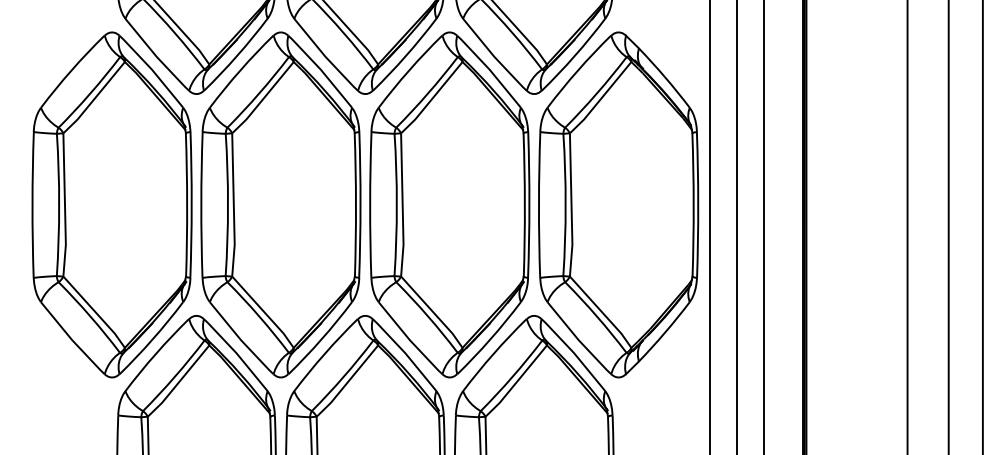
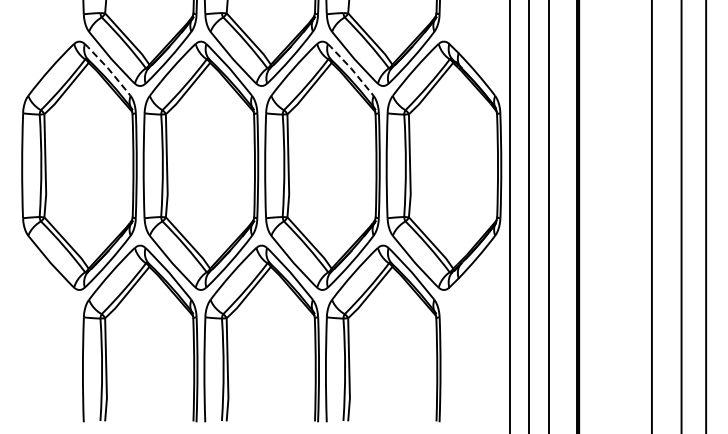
line: (152, 69) -> (108, 68), solid -> dashed
line: (490, 69) -> (351, 68), solid -> dashed

